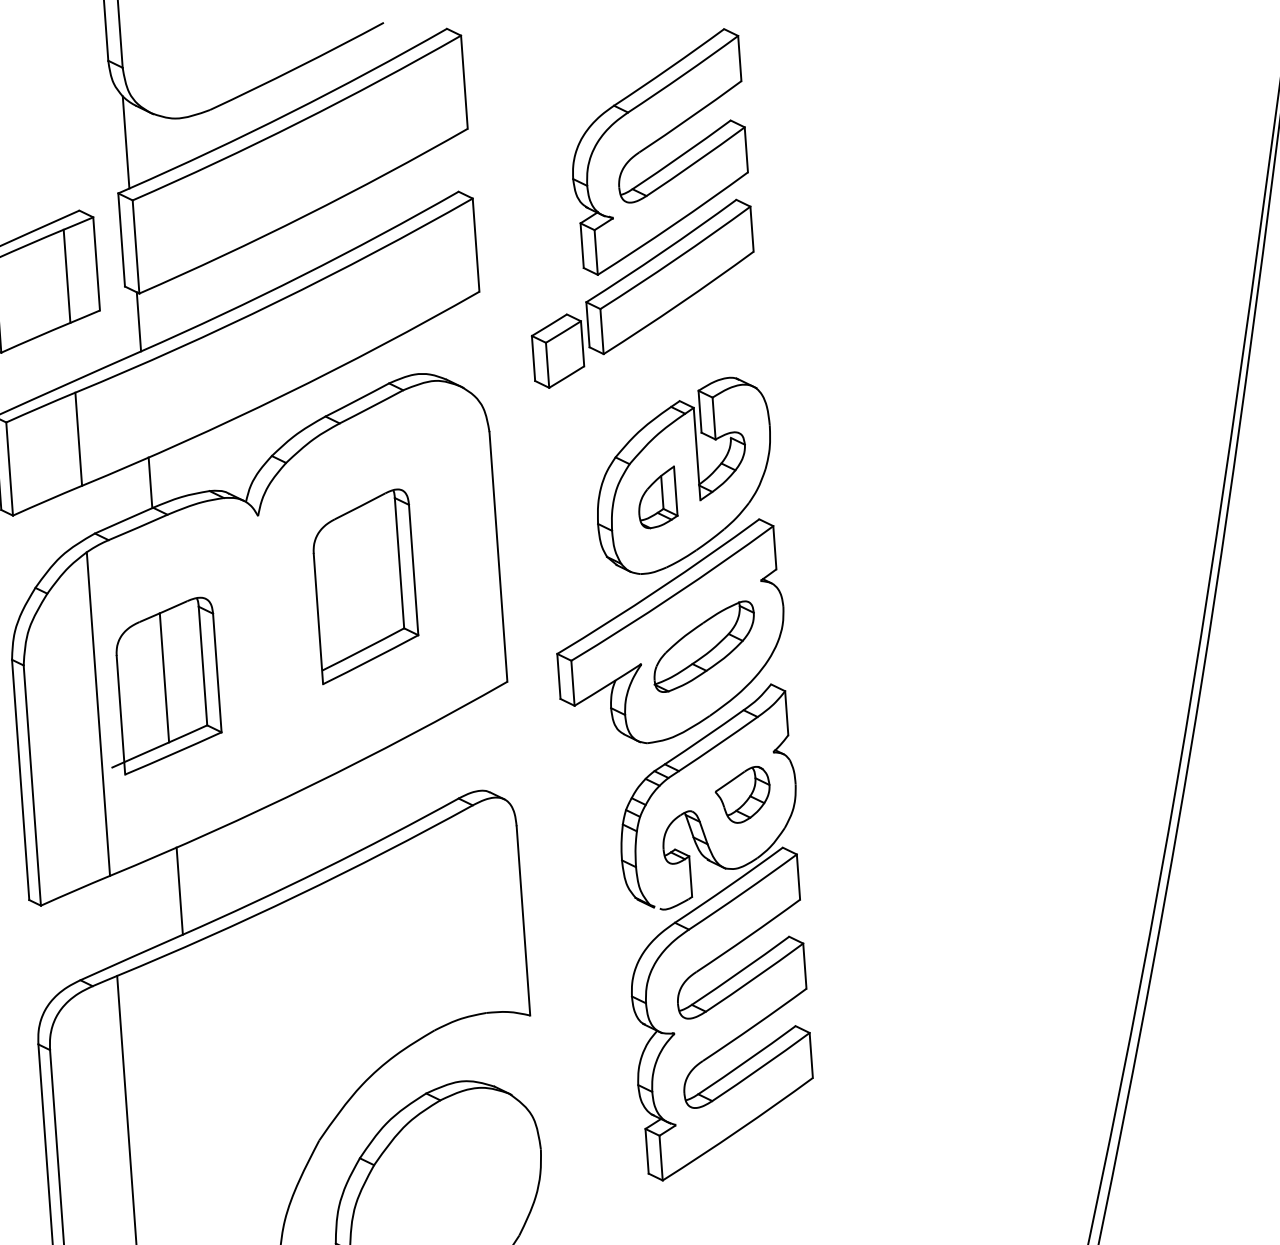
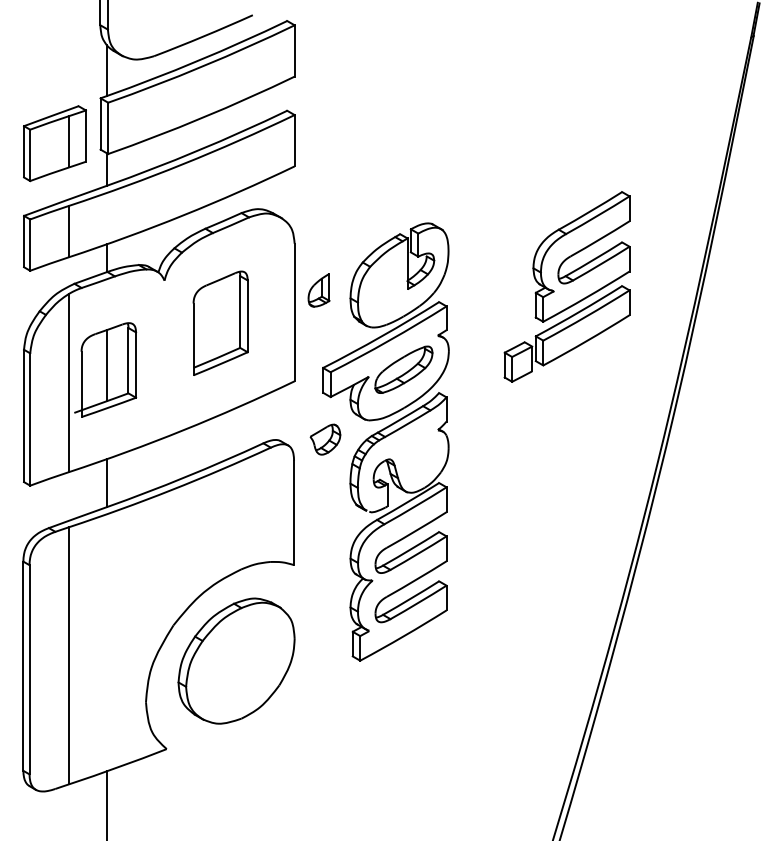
part: (635, 207) -> (566, 286), moved
part: (656, 498) -> (318, 290), moved
part: (743, 794) -> (325, 439), moved

